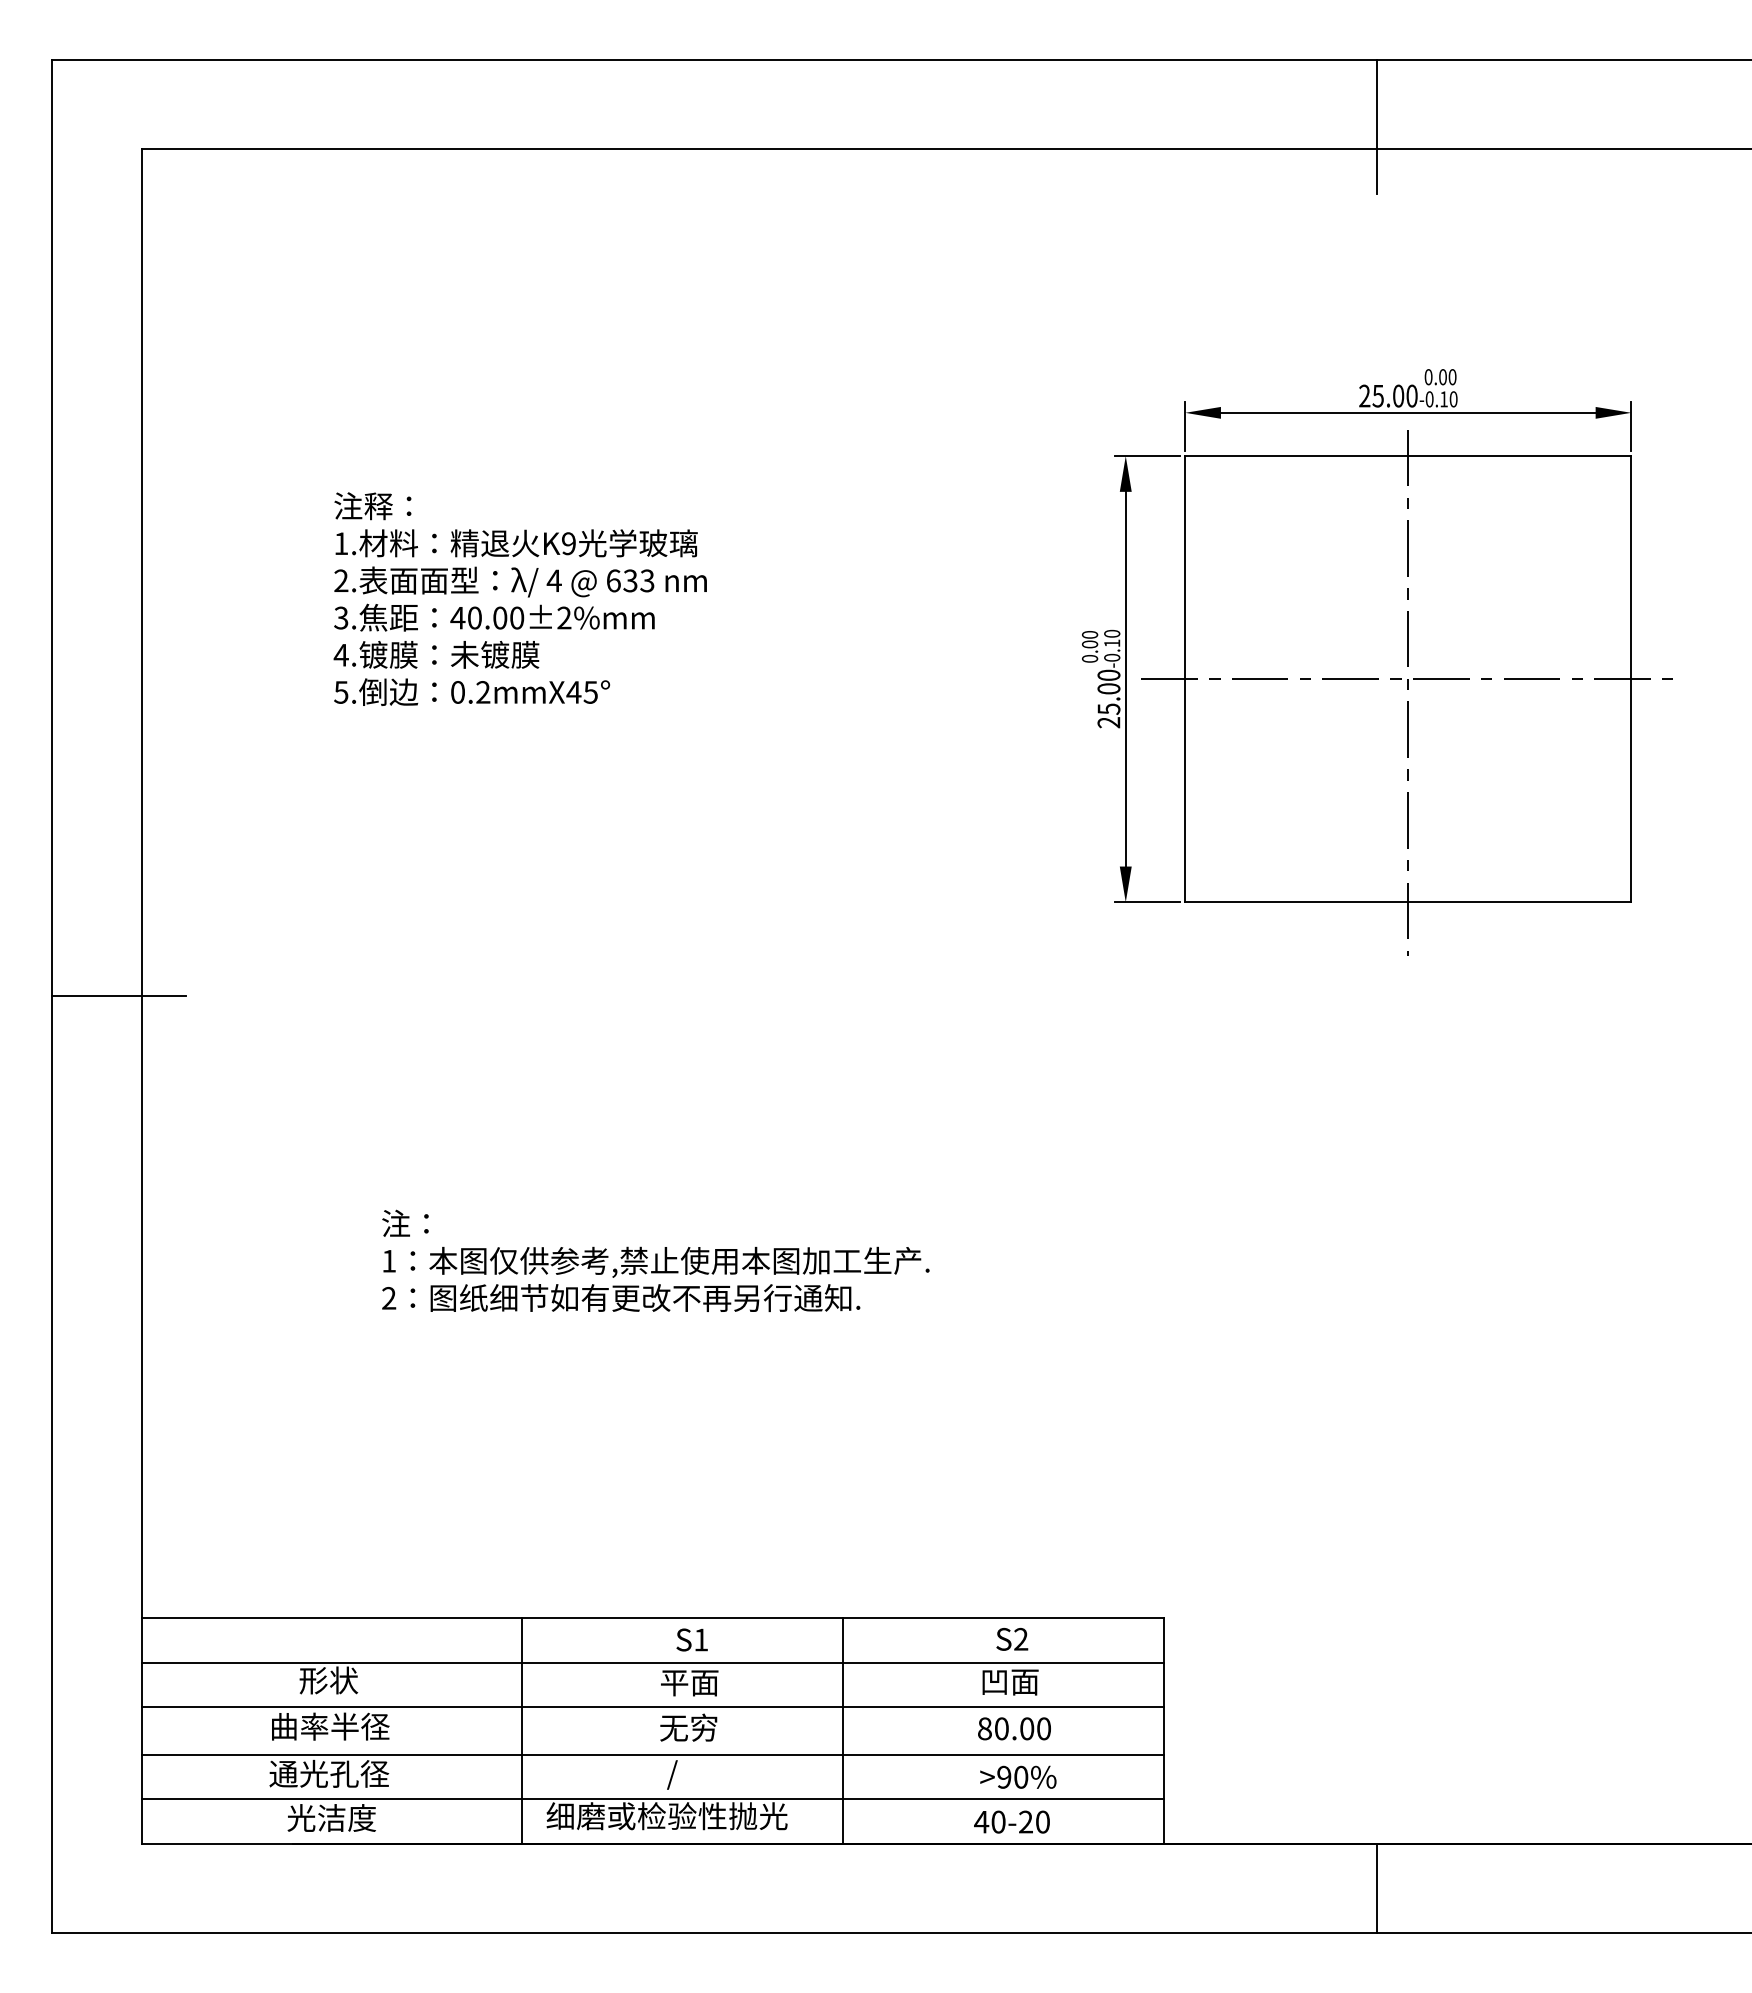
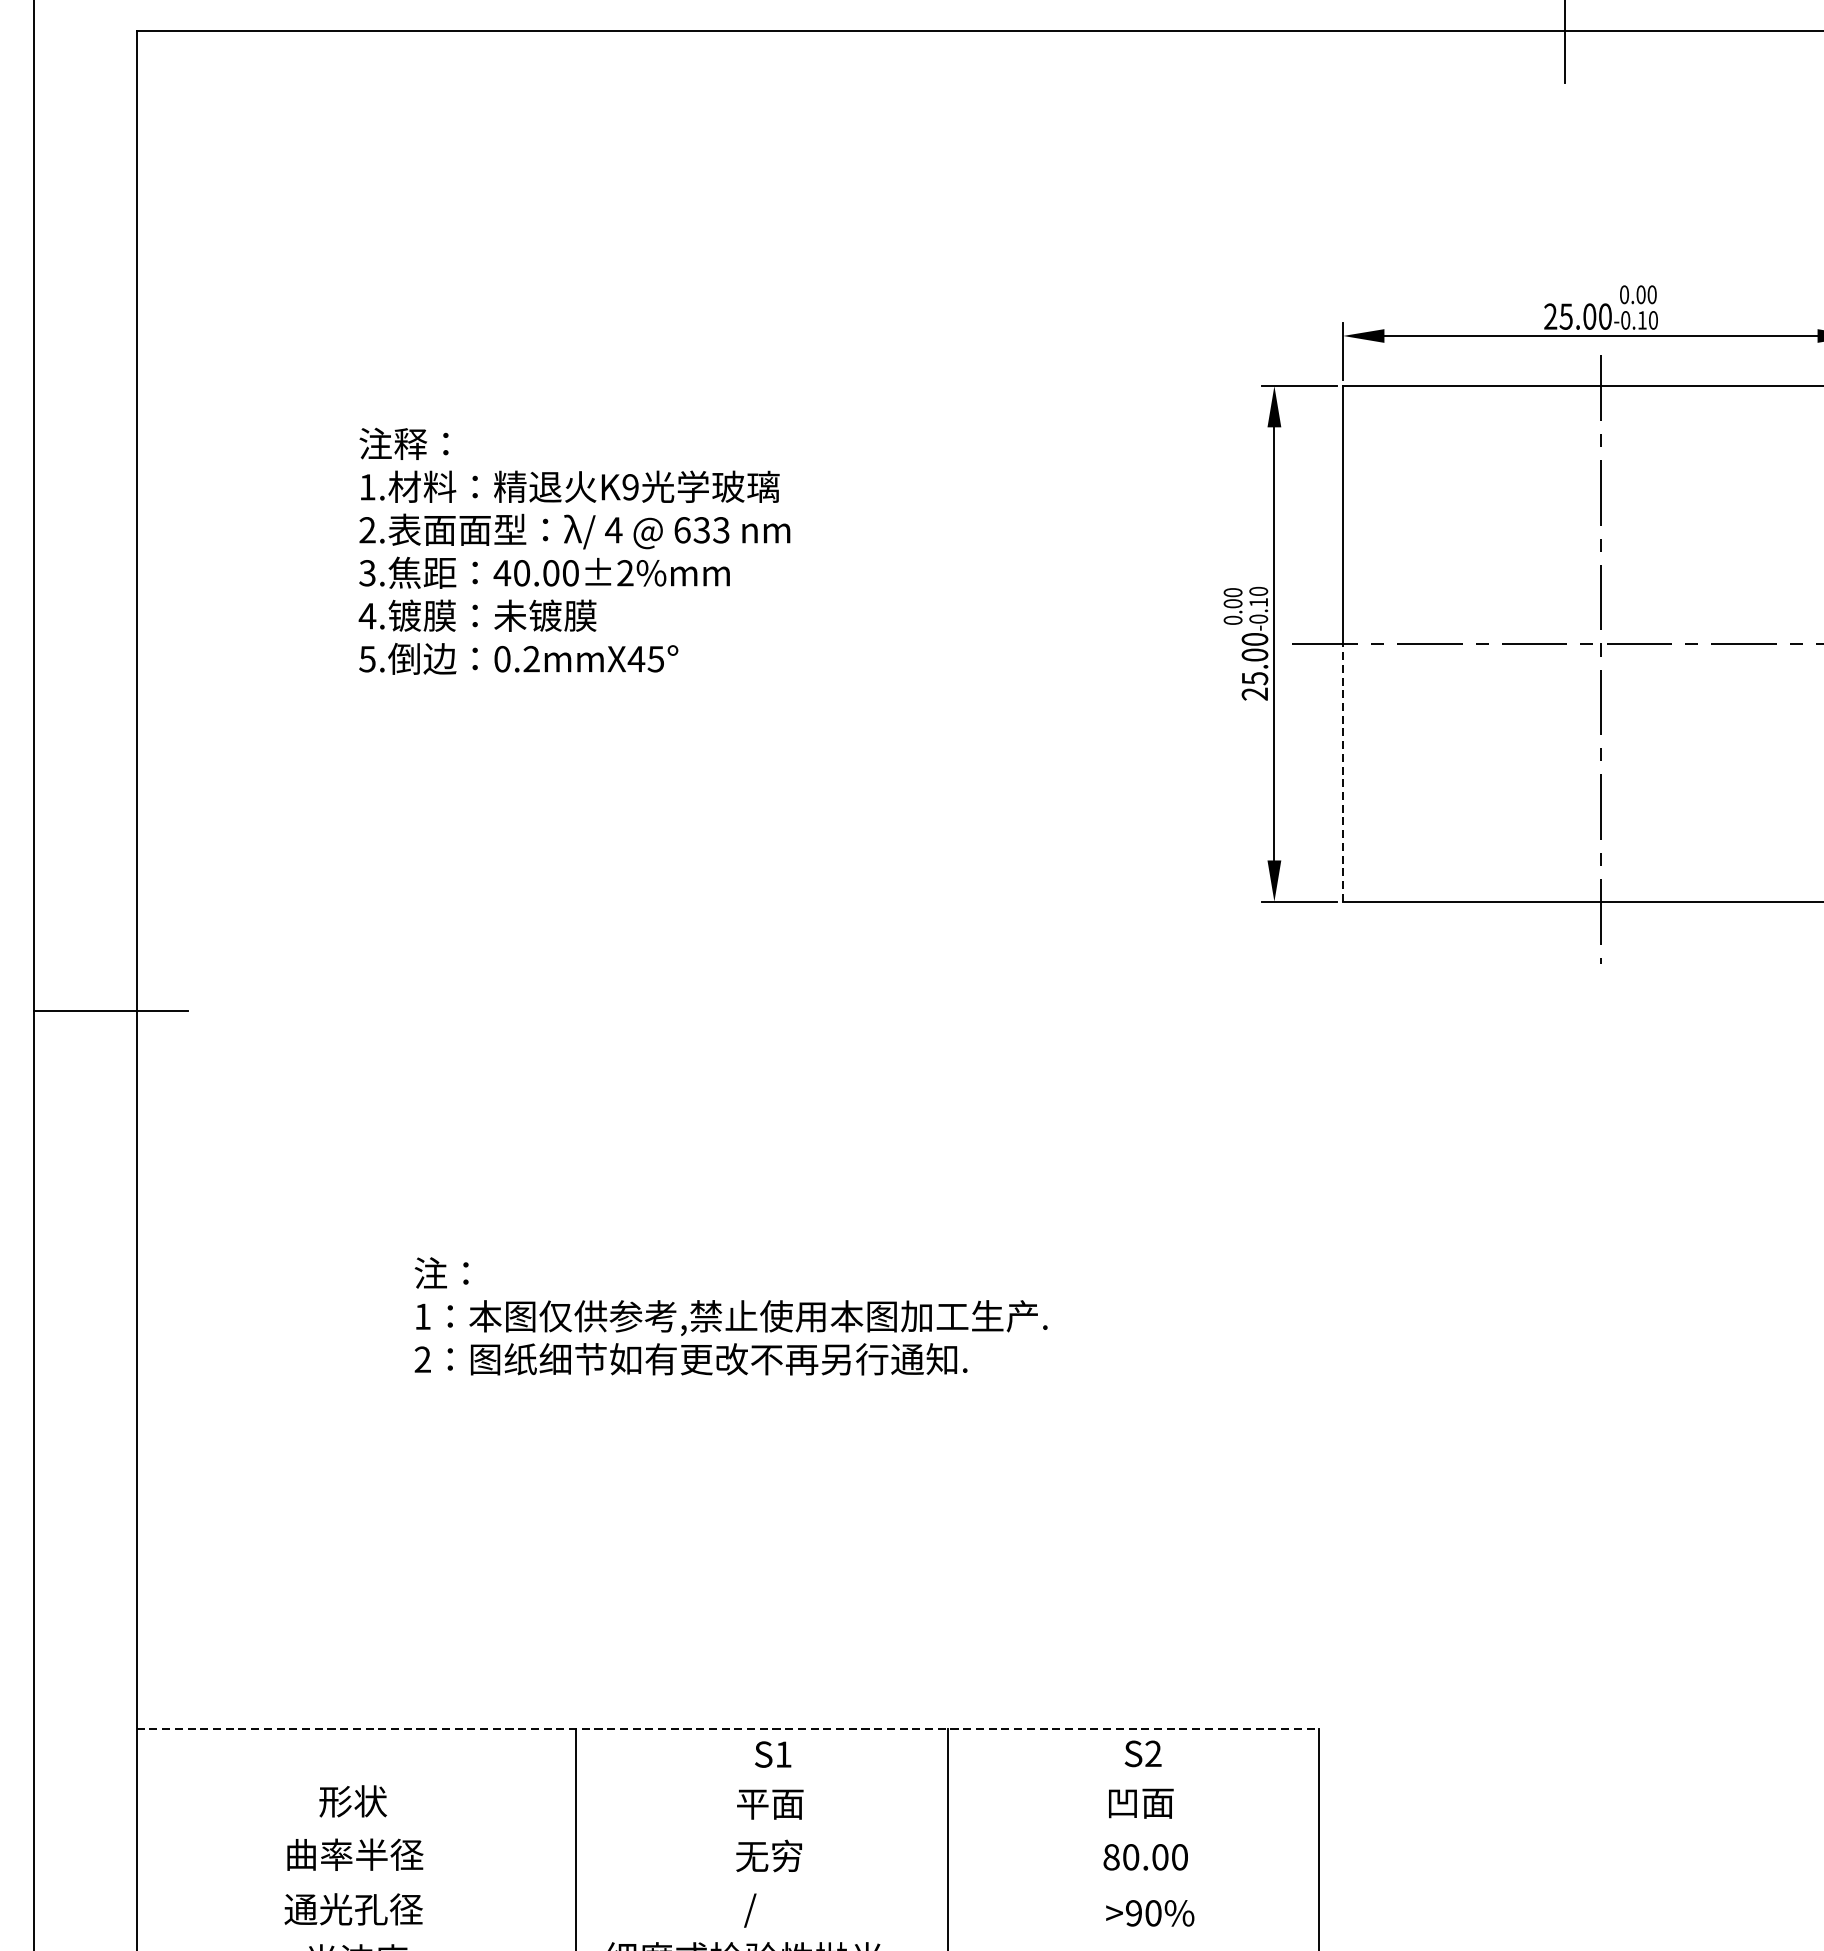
line: (1185, 790) -> (1343, 772), solid -> dashed
line: (653, 1618) -> (728, 1729), solid -> dashed
line: (652, 1662) -> (727, 1780), removed
line: (652, 1706) -> (727, 1831), removed
line: (652, 1754) -> (727, 1886), removed
line: (652, 1799) -> (727, 1938), removed

